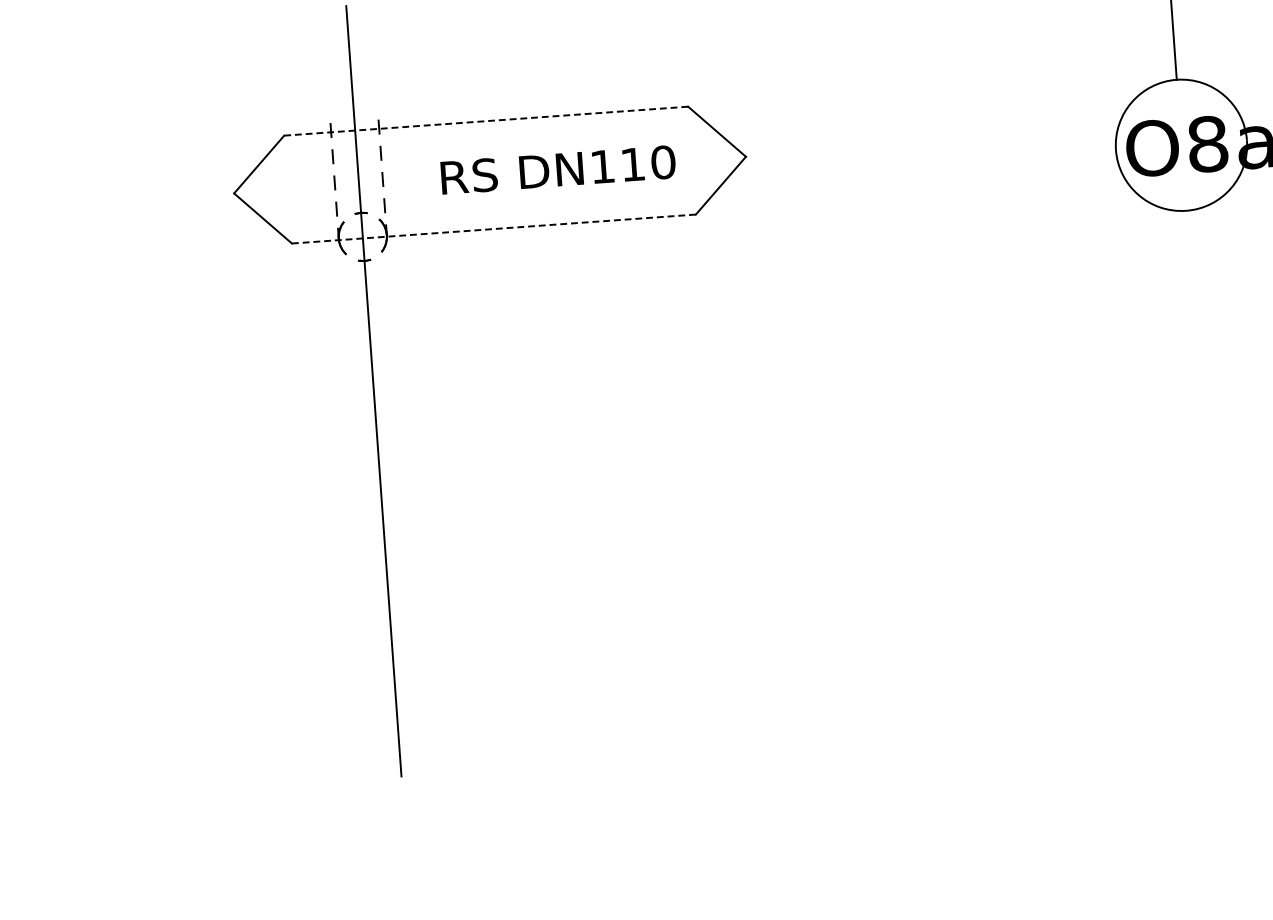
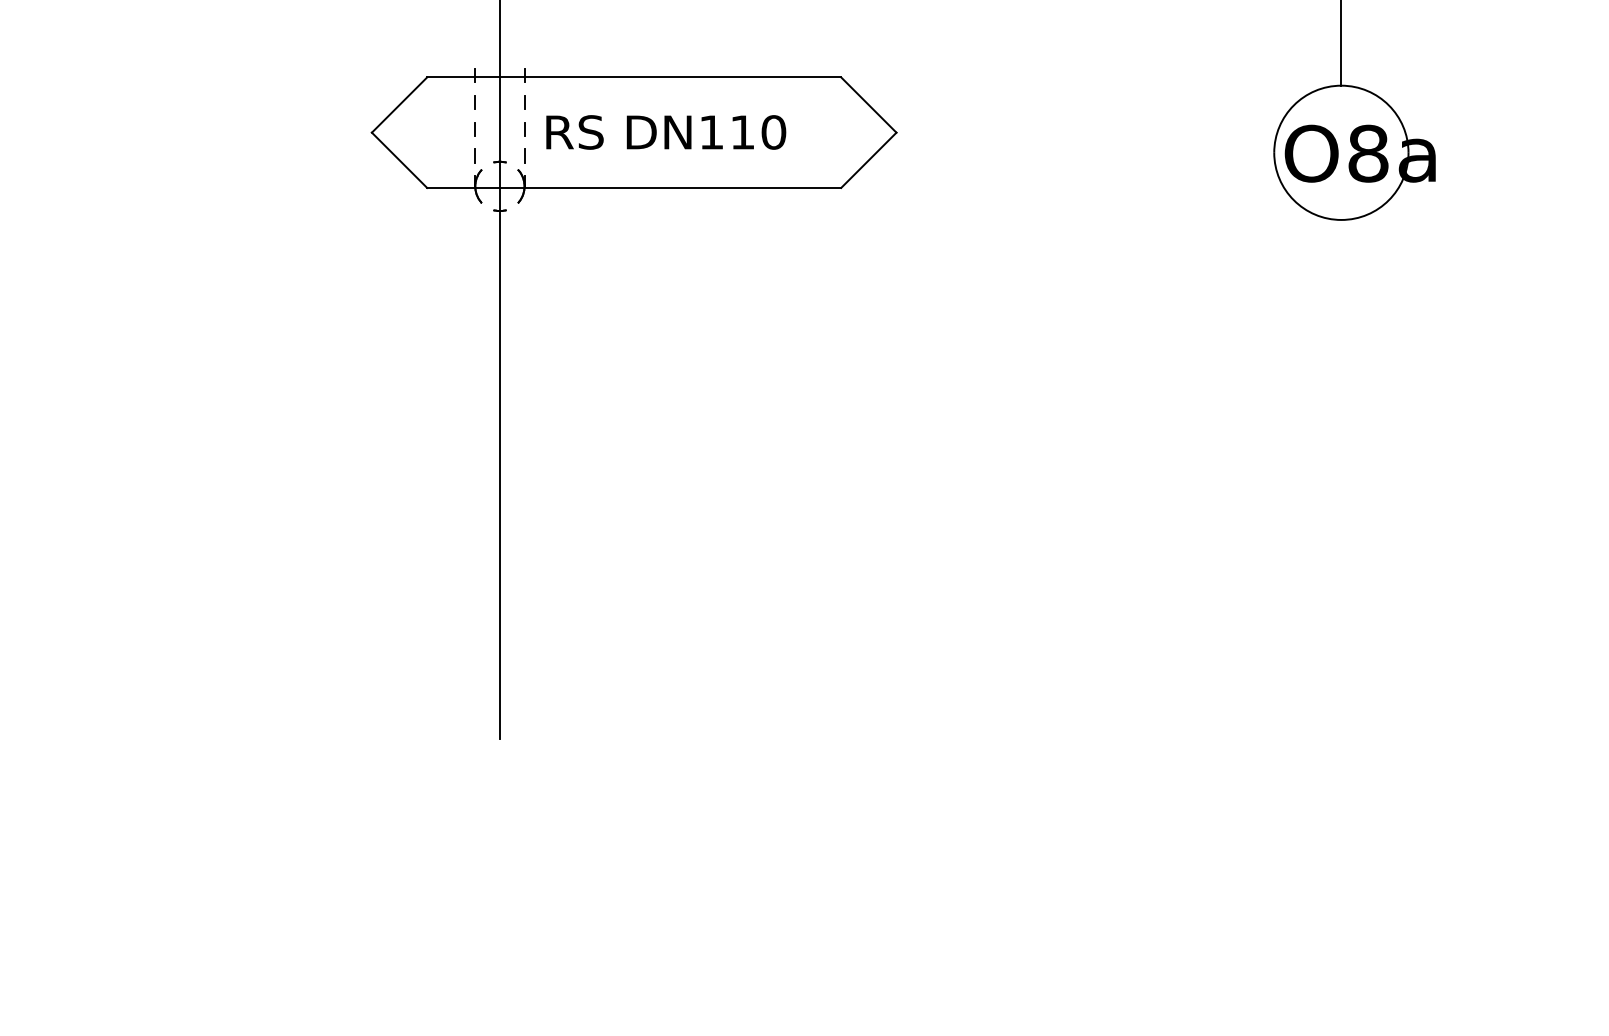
line: (485, 121) -> (633, 77), dashed -> solid
text: (558, 170) -> (666, 132), moved
line: (494, 228) -> (634, 187), dashed -> solid

